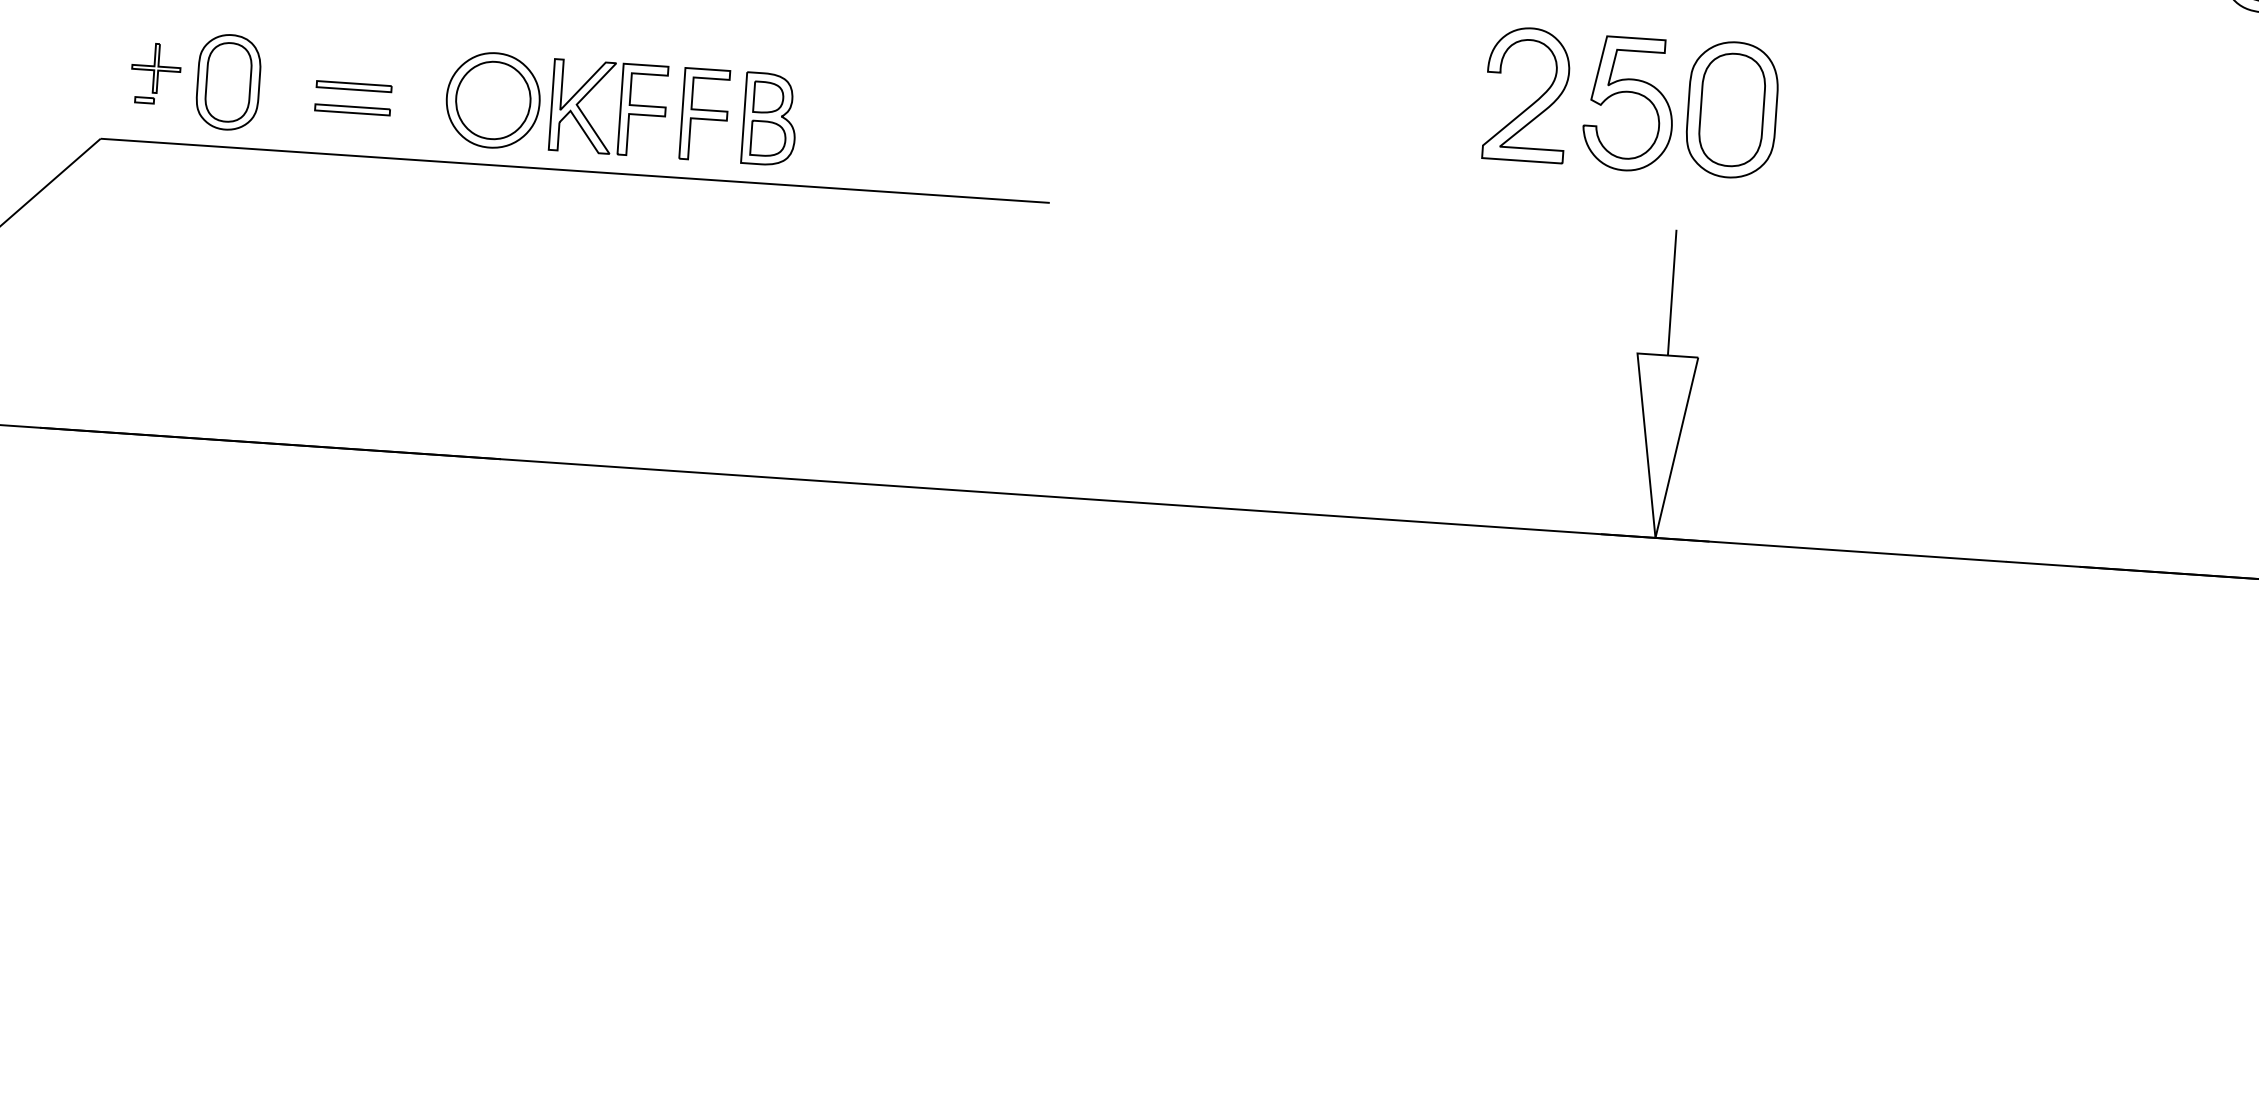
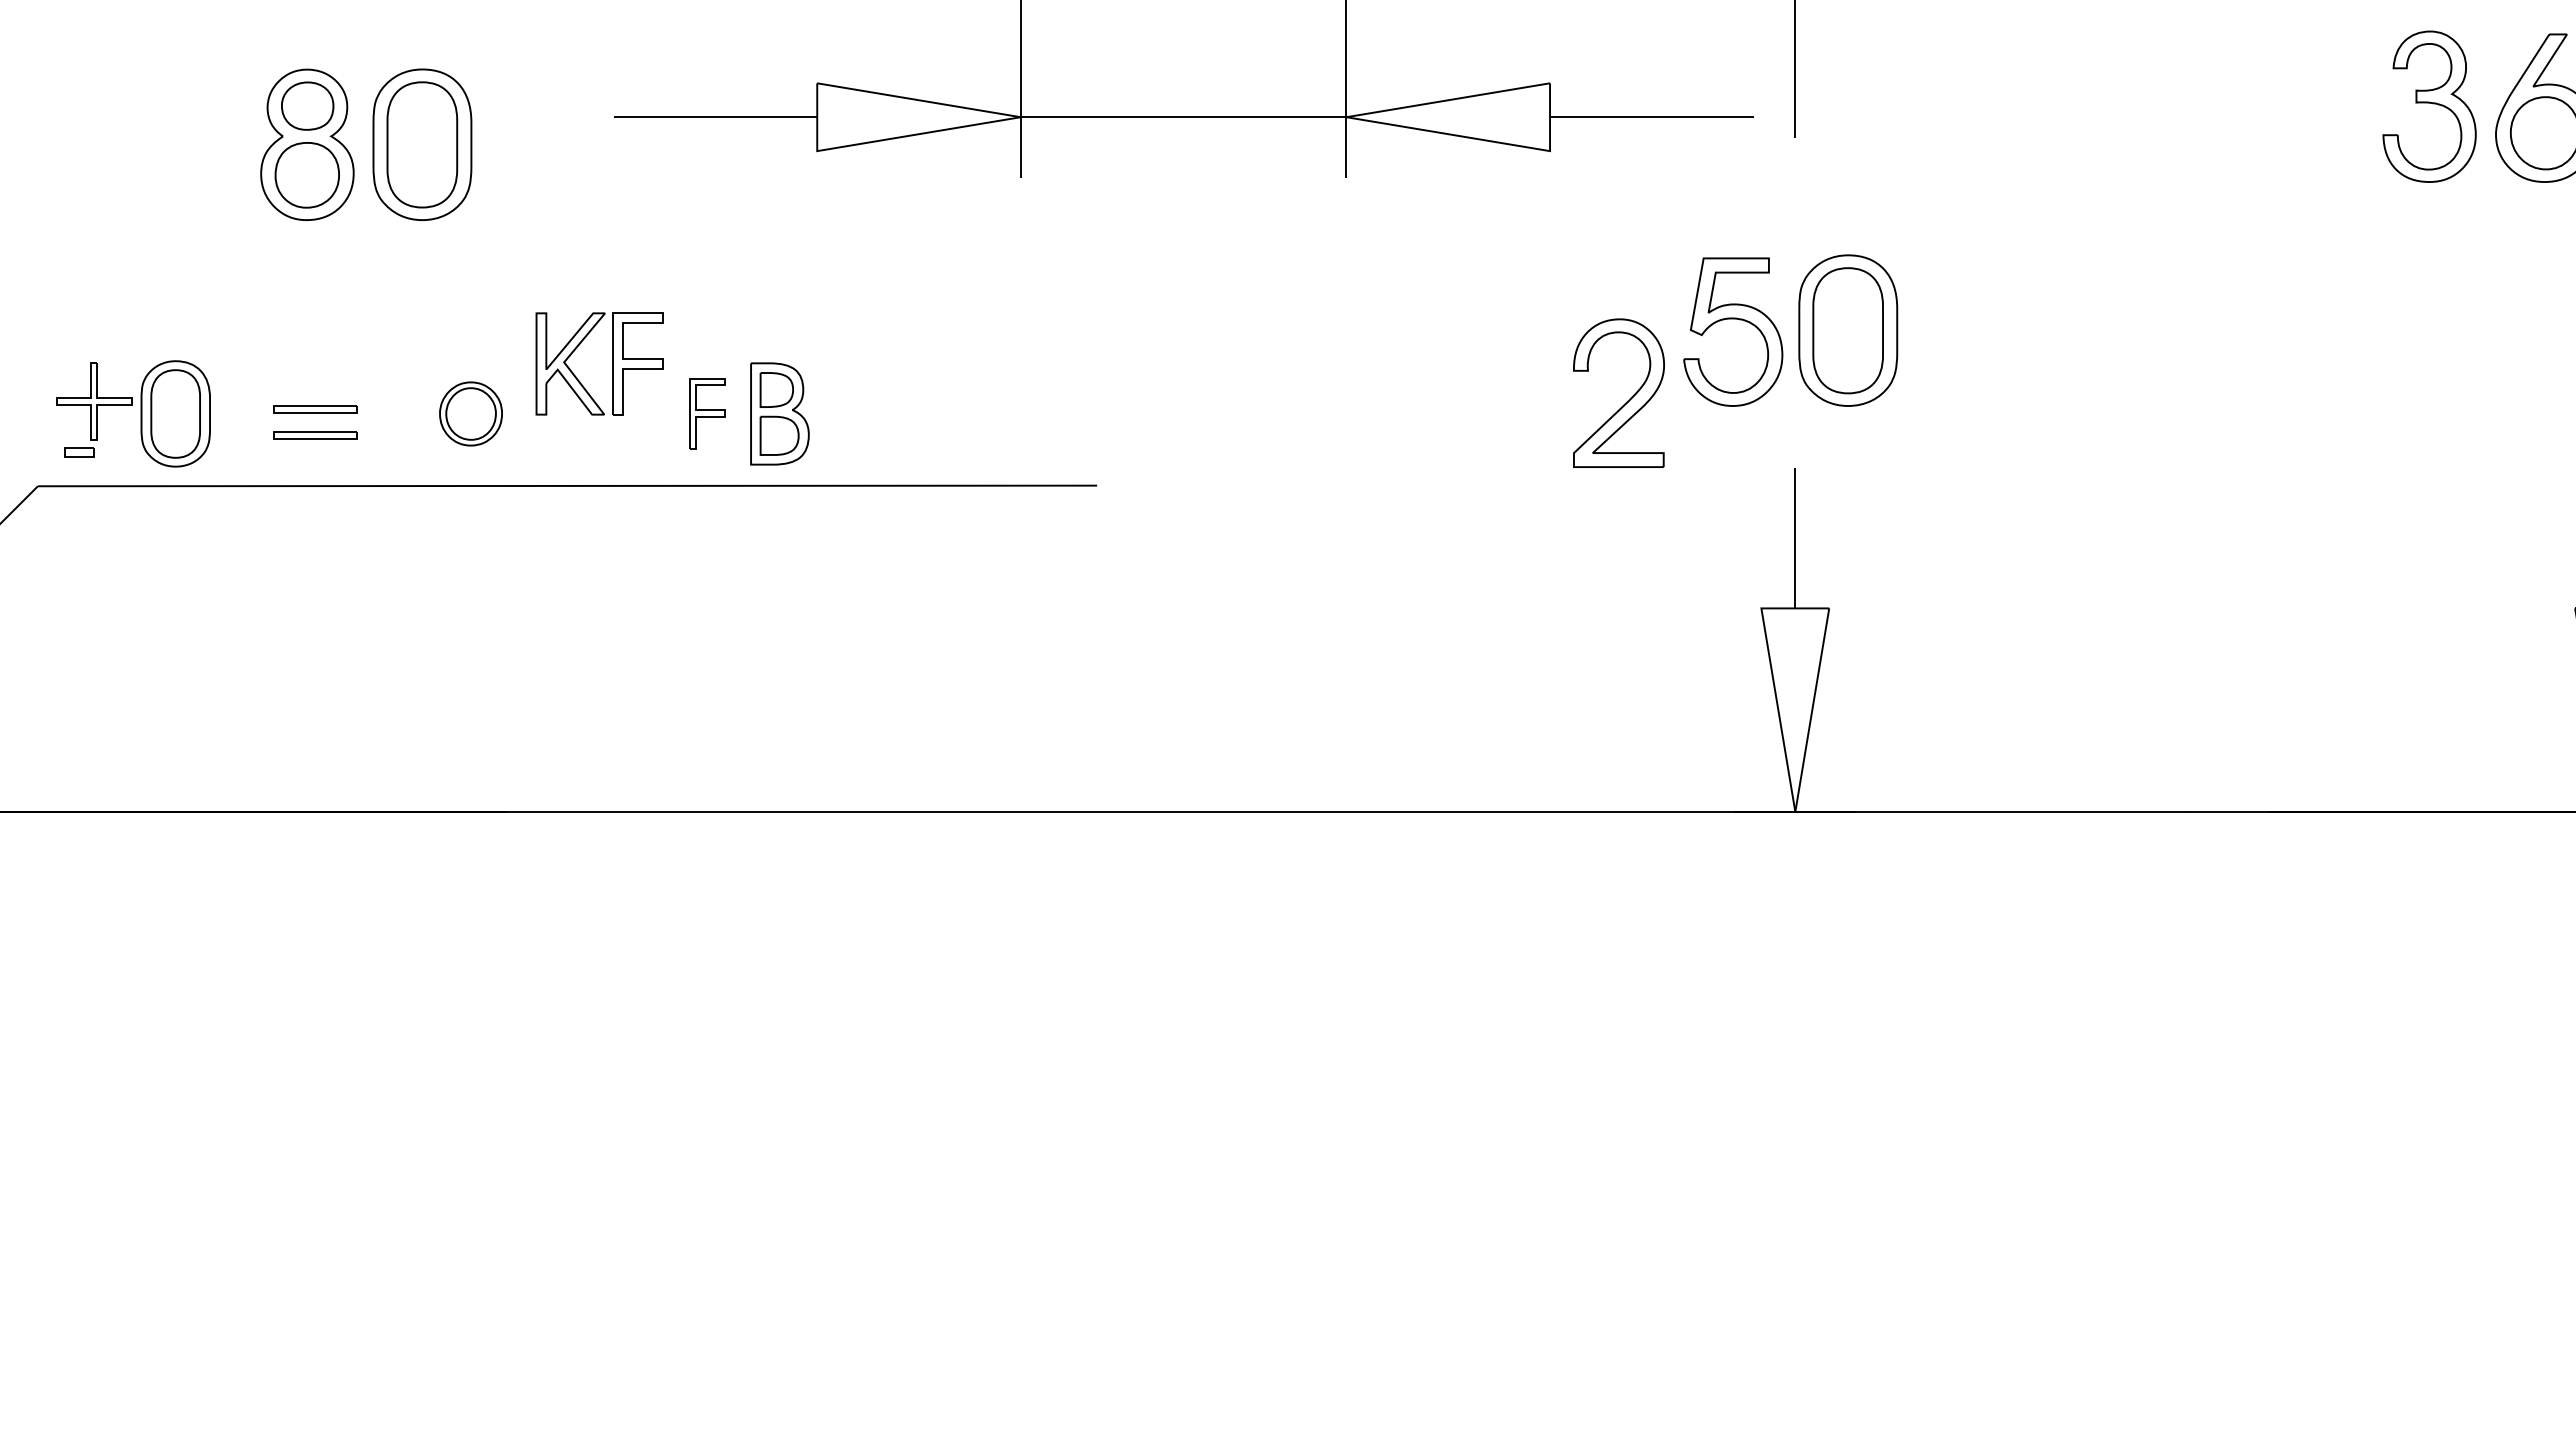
part: (156, 73) -> (94, 409), size x1.4
part: (492, 99) -> (470, 413), size x0.6
part: (1534, 101) -> (1627, 400), moved
part: (619, 108) -> (612, 363), moved
part: (704, 114) -> (706, 413), size x0.7

